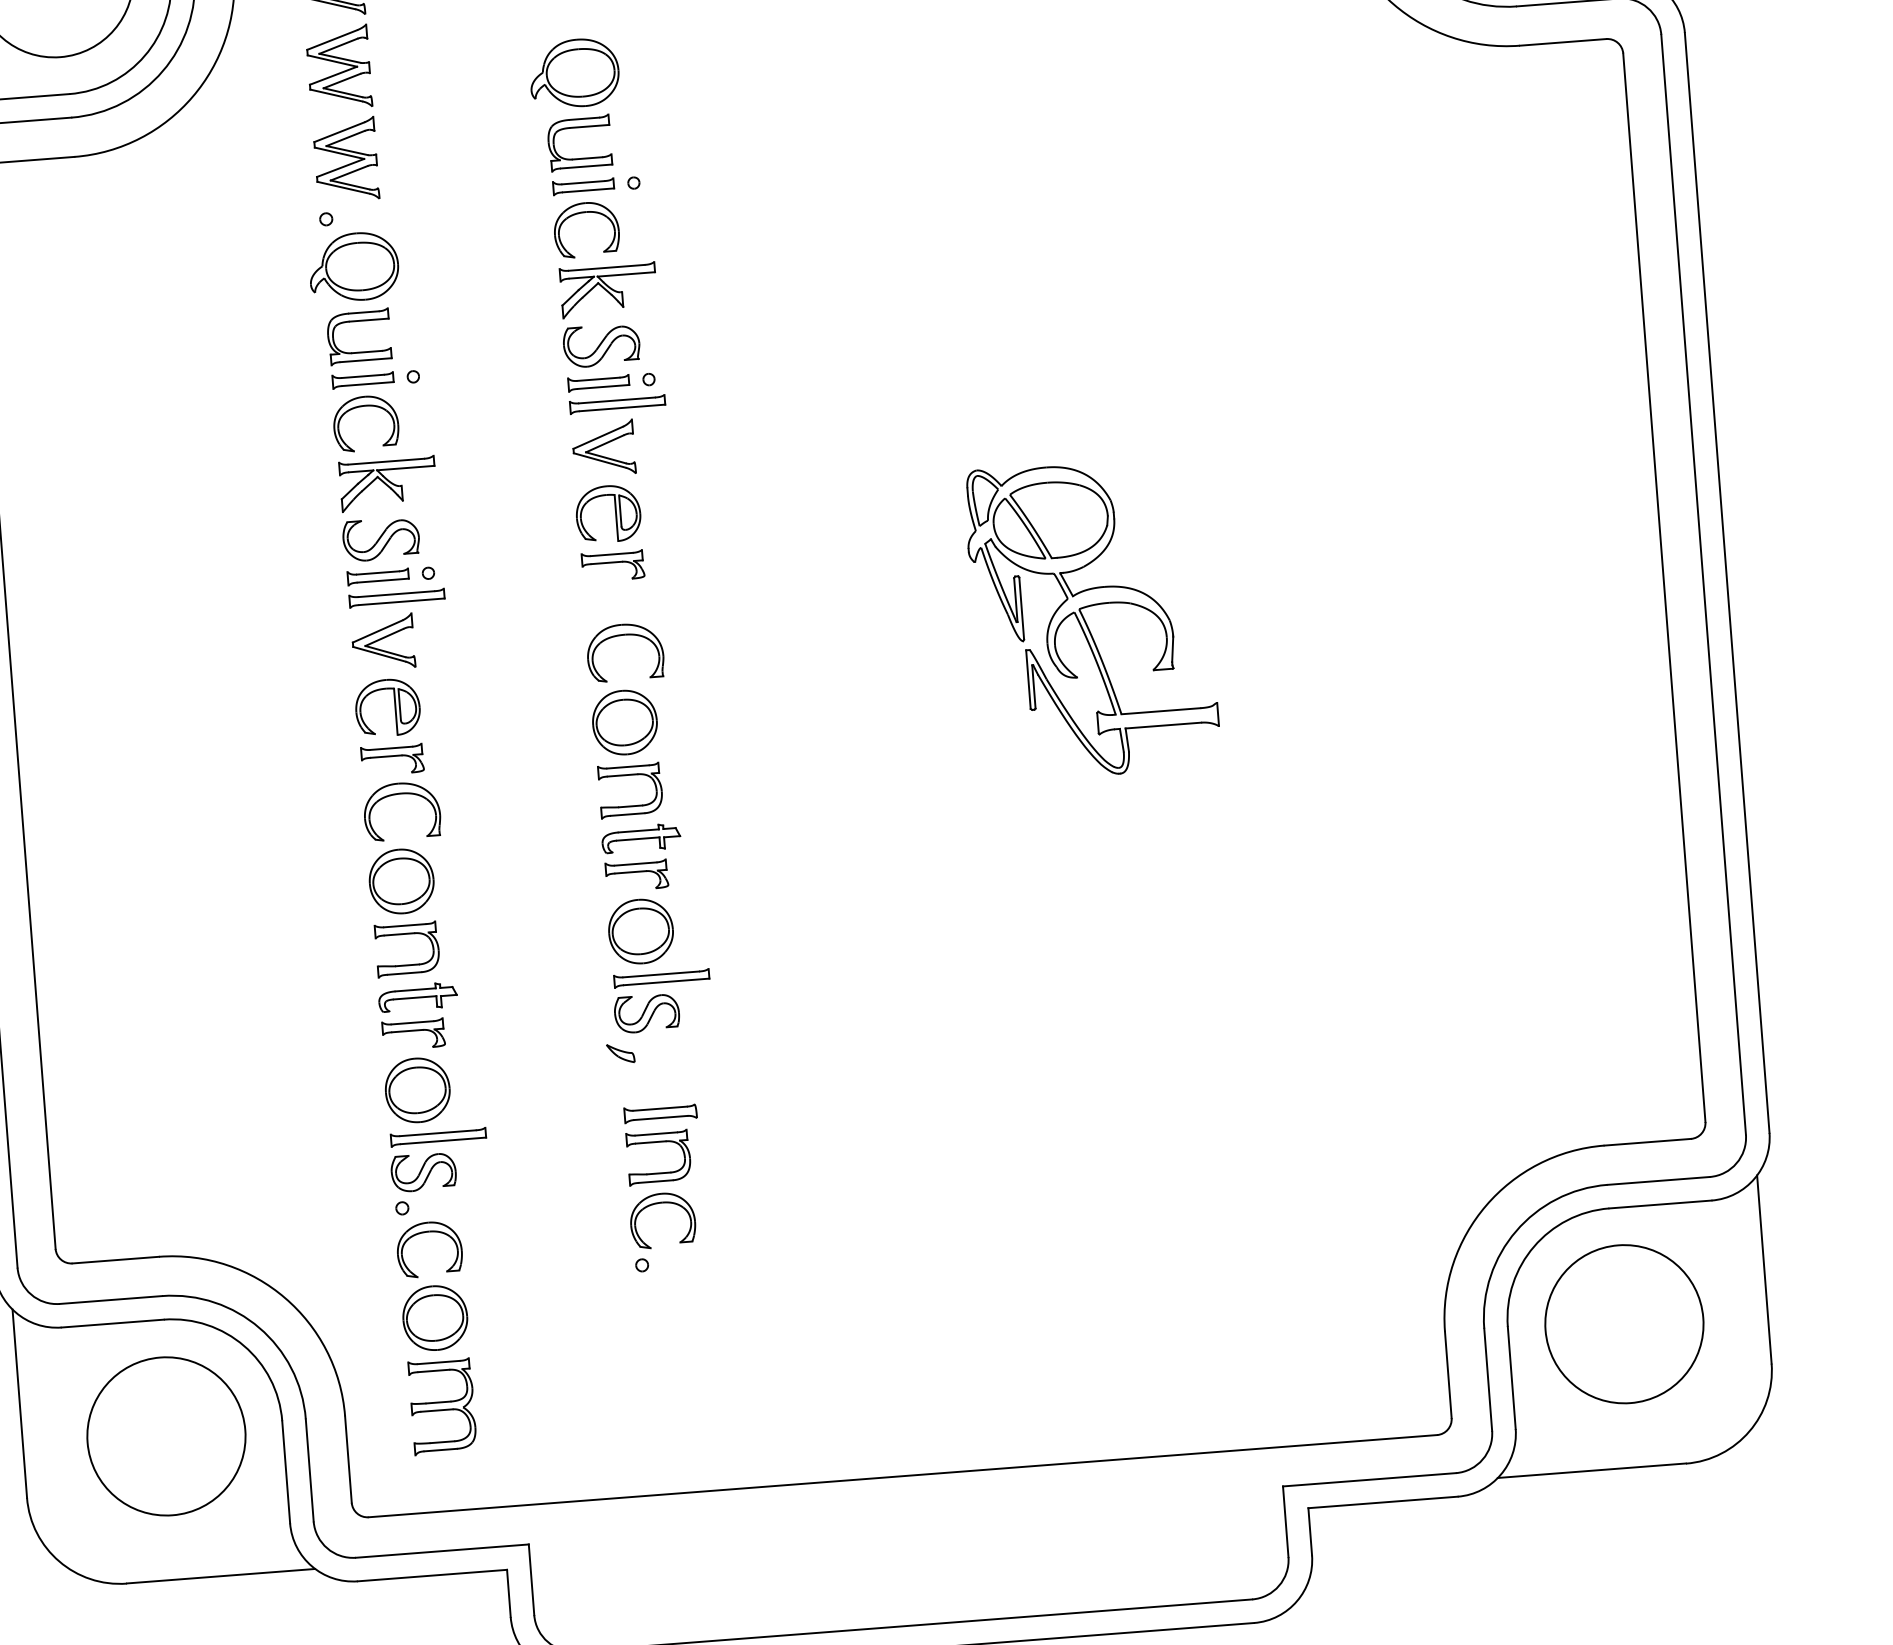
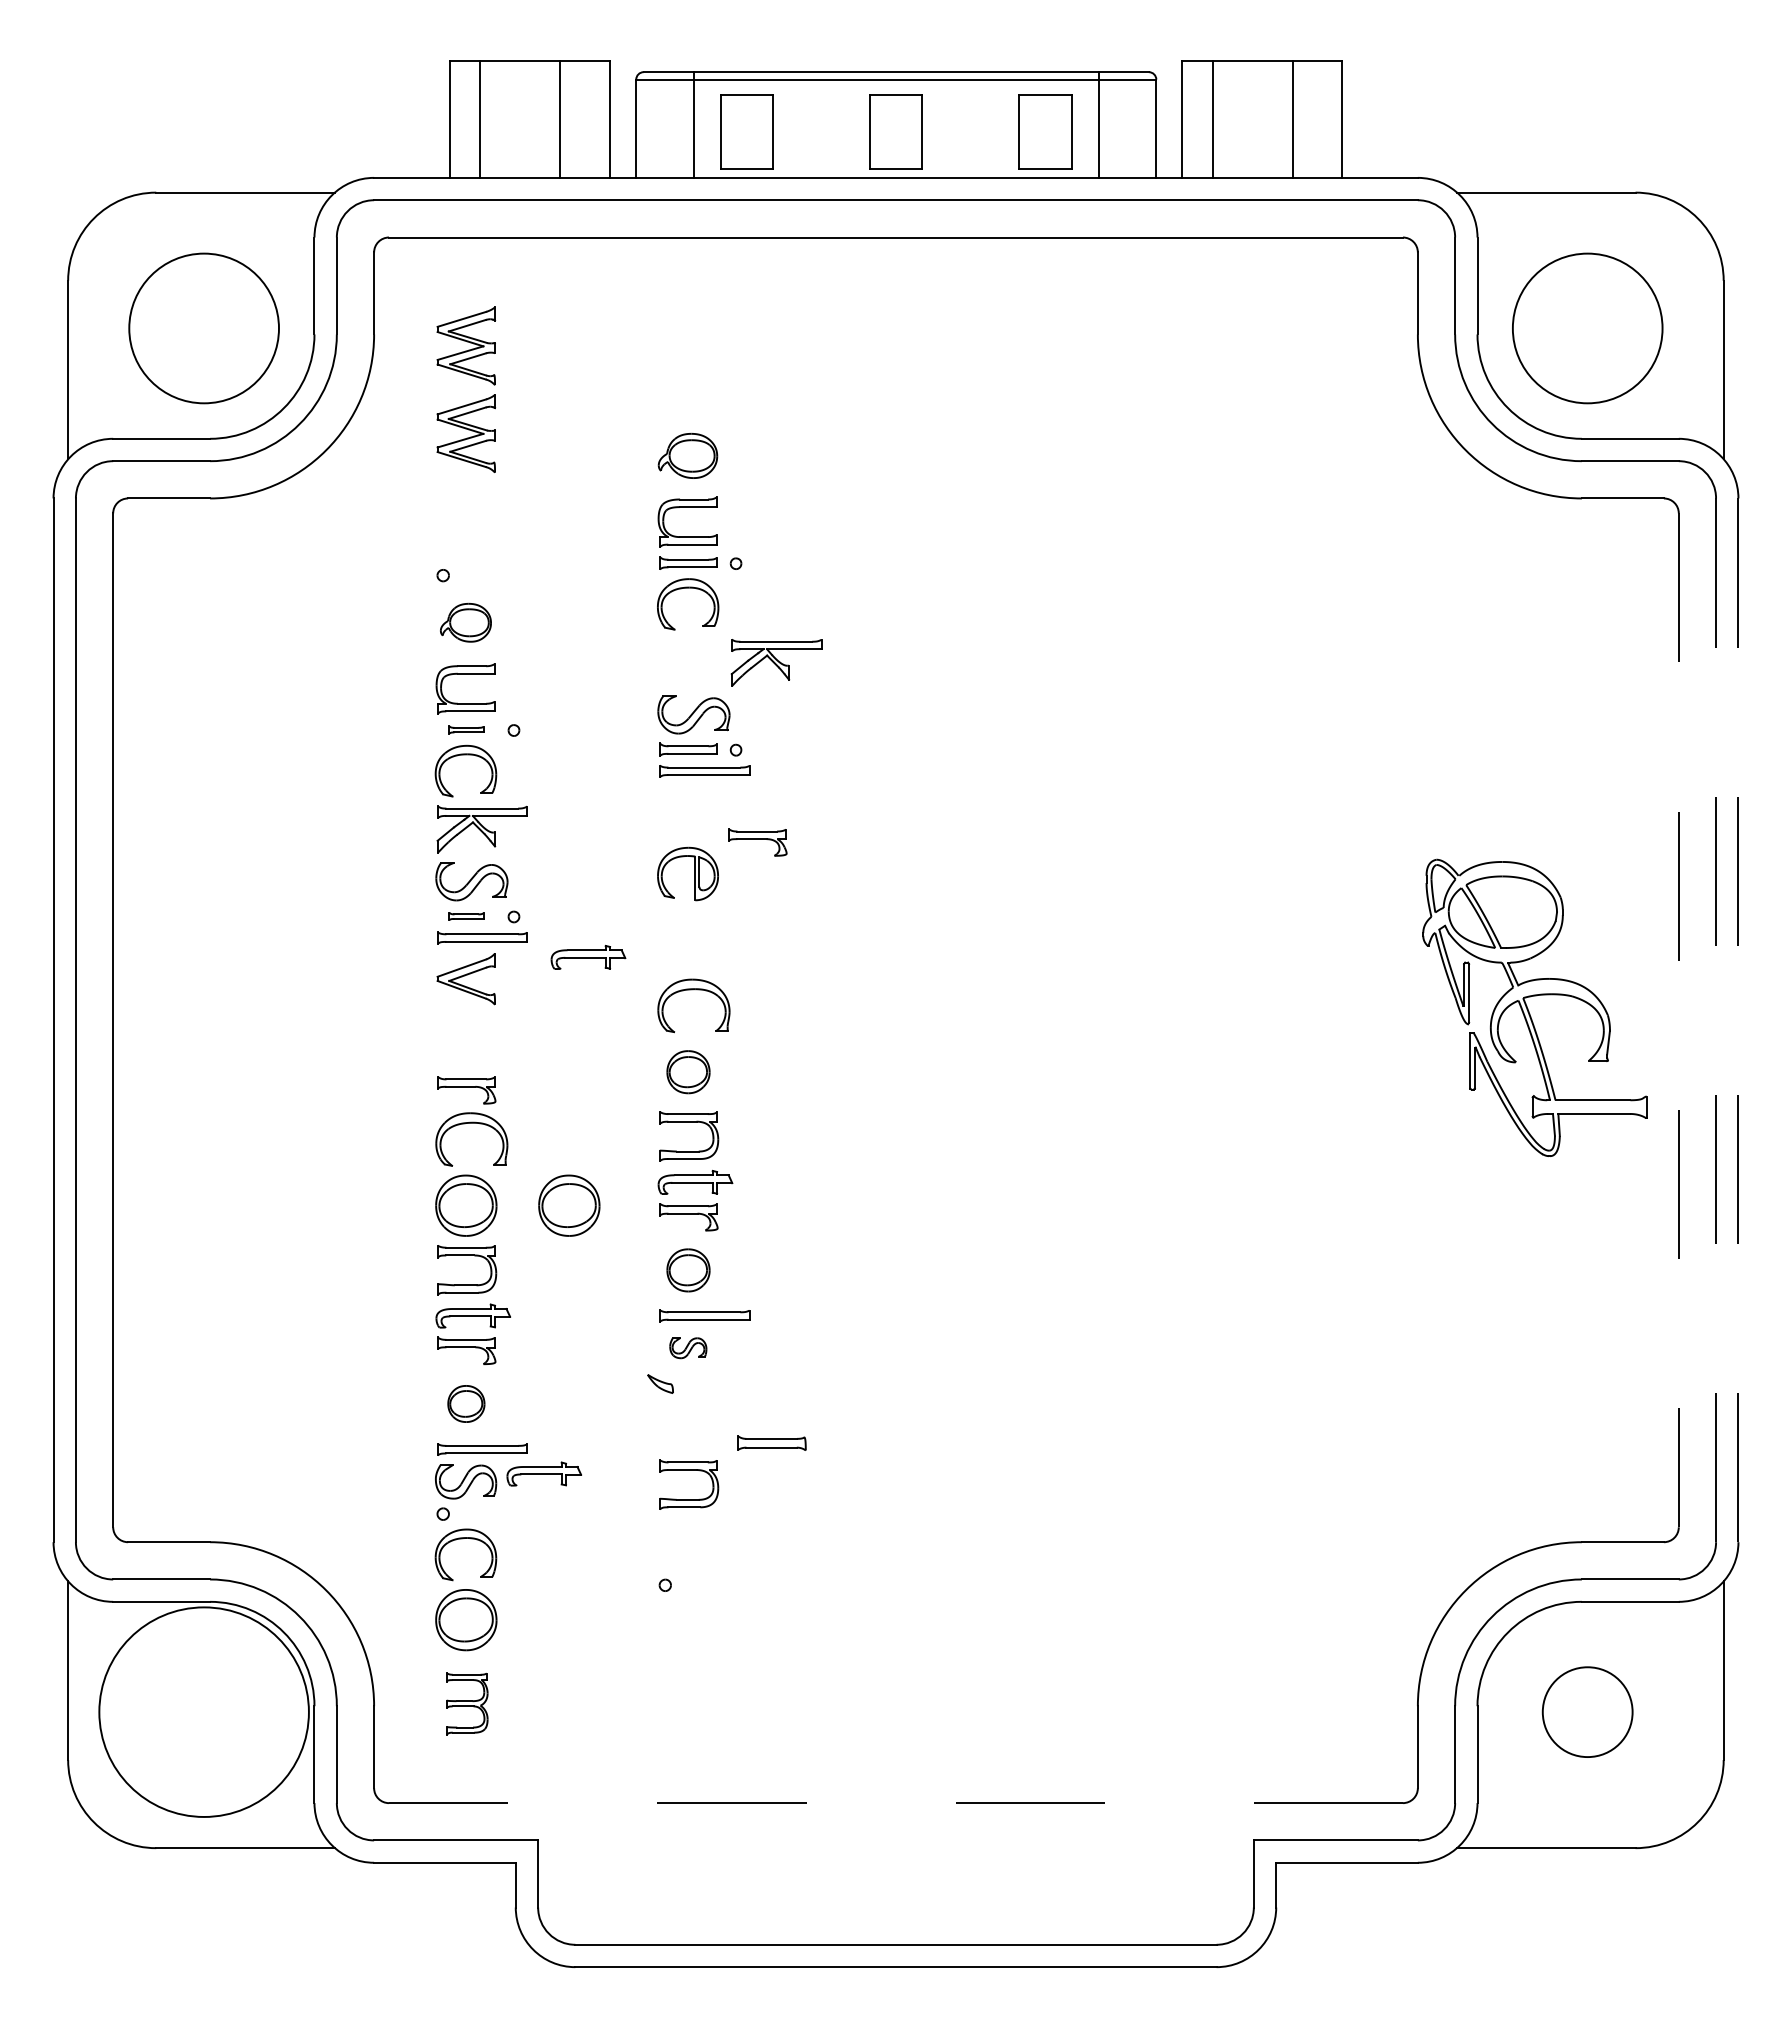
part: (573, 72) -> (687, 455), size x0.7
part: (346, 159) -> (466, 520), removed
part: (353, 266) -> (465, 622), size x0.6
part: (608, 289) -> (776, 662), moved
part: (363, 379) -> (466, 729), size x0.6
part: (602, 449) -> (687, 812), removed
part: (612, 566) -> (757, 842), moved
part: (378, 576) -> (466, 916), size x0.6
line: (1727, 583) -> (1738, 1020), solid -> dashed
line: (1704, 584) -> (1716, 1020), solid -> dashed
line: (1664, 587) -> (1678, 1020), solid -> dashed
part: (510, 609) -> (588, 957), added
part: (1085, 619) -> (1528, 1008), moved
part: (394, 706) -> (472, 1040), removed
part: (625, 723) -> (688, 1072), size x0.7
part: (510, 872) -> (569, 1205), added
part: (641, 931) -> (688, 1270), size x0.7
part: (647, 1012) -> (688, 1347), size x0.6
part: (417, 1089) -> (466, 1403), size x0.6
part: (660, 1112) -> (771, 1442), moved
part: (504, 1157) -> (543, 1473), added
part: (661, 1203) -> (688, 1528), removed
circle: (1624, 1324) -> (1587, 1712), size x0.6
part: (443, 1405) -> (467, 1703), size x0.7
circle: (165, 1436) -> (203, 1712), size x1.4
line: (903, 1476) -> (896, 1803), solid -> dashed

